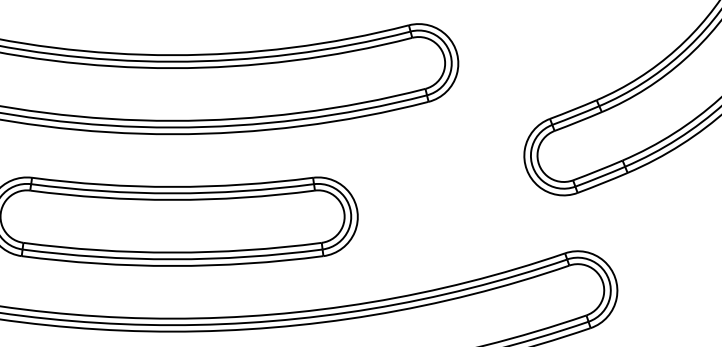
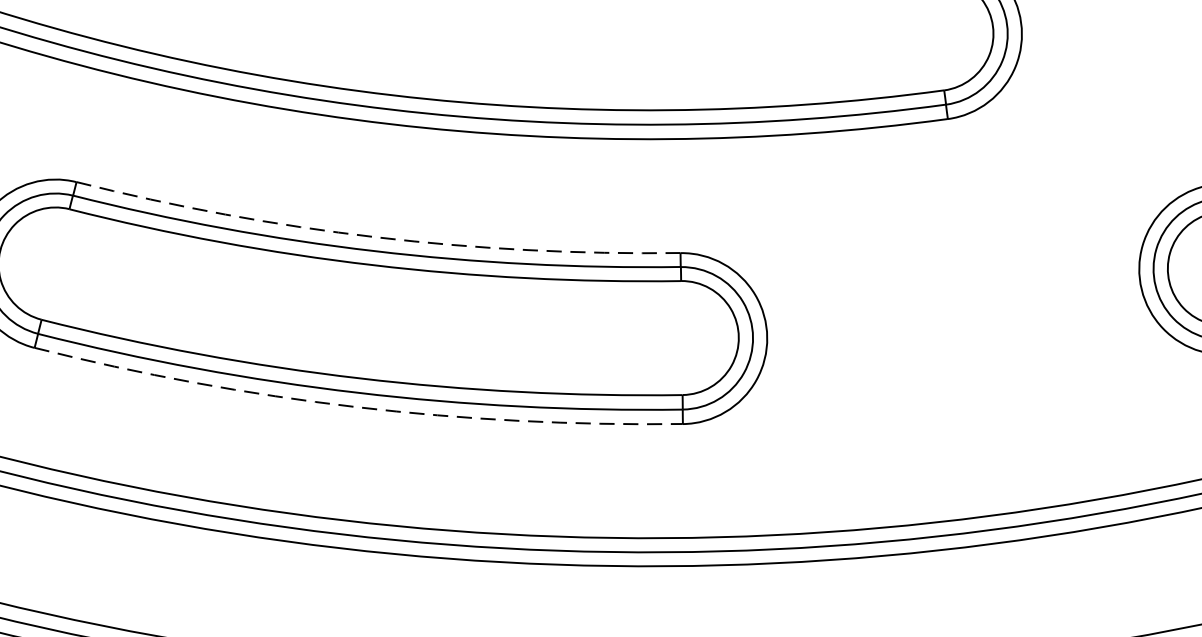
arc: (172, 186) -> (376, 236), solid -> dashed
arc: (172, 265) -> (356, 406), solid -> dashed

